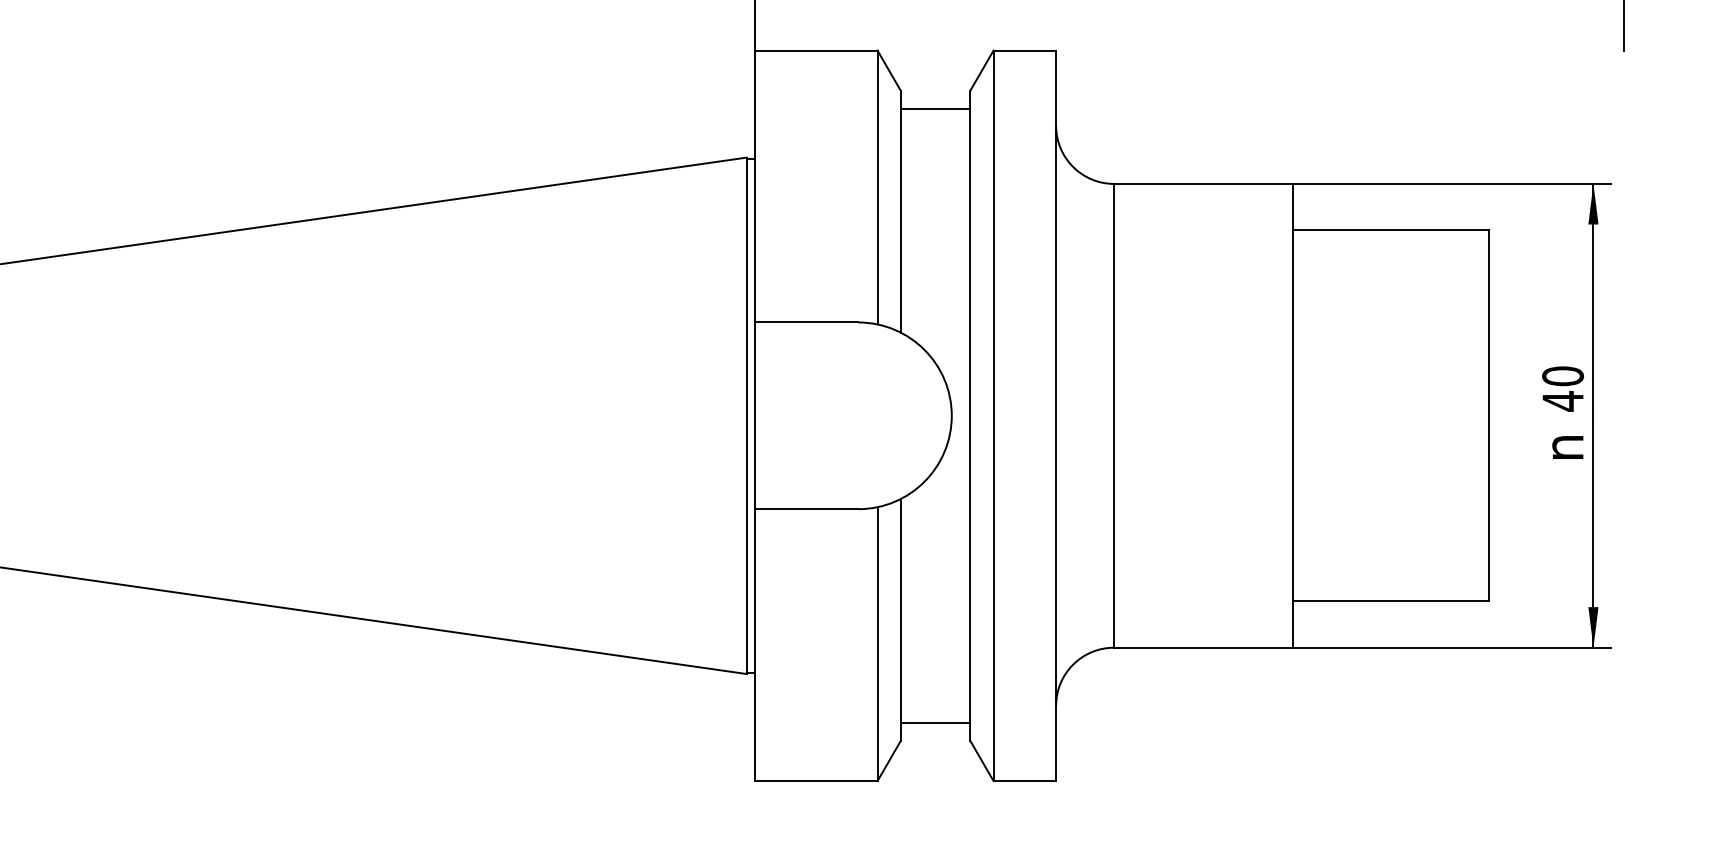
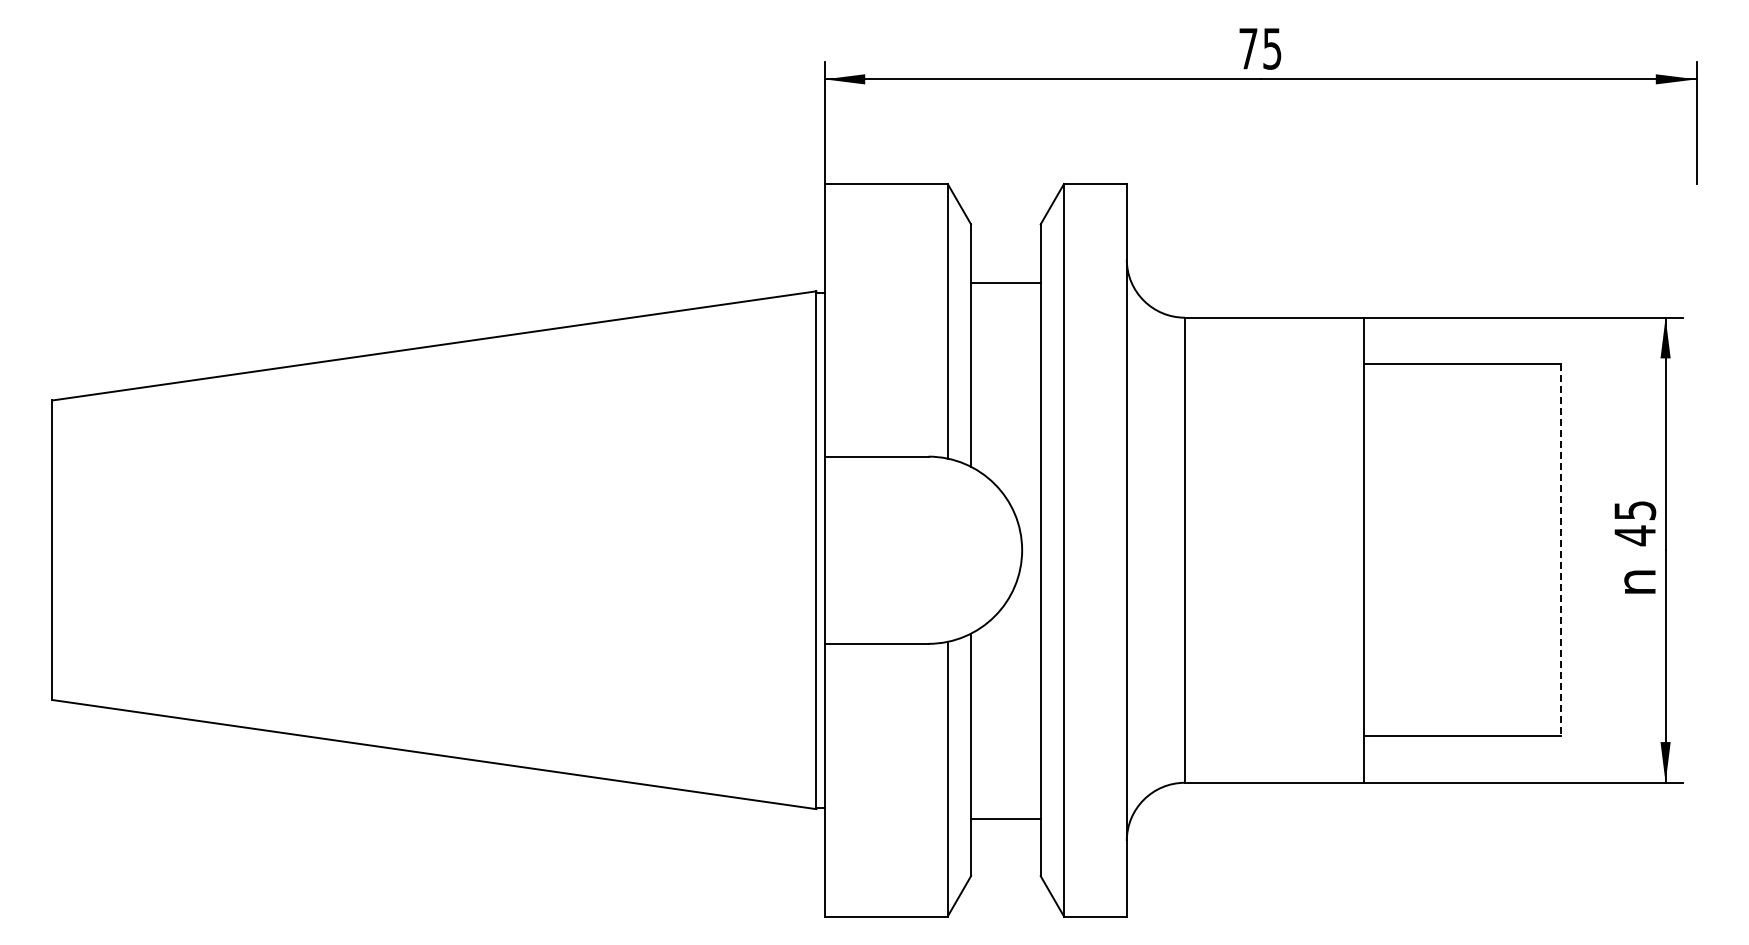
line: (935, 108) -> (1005, 283), moved
text: (1563, 376) -> (1635, 510), 40 -> 45
line: (1488, 416) -> (1560, 550), solid -> dashed
line: (935, 723) -> (1005, 819), moved

